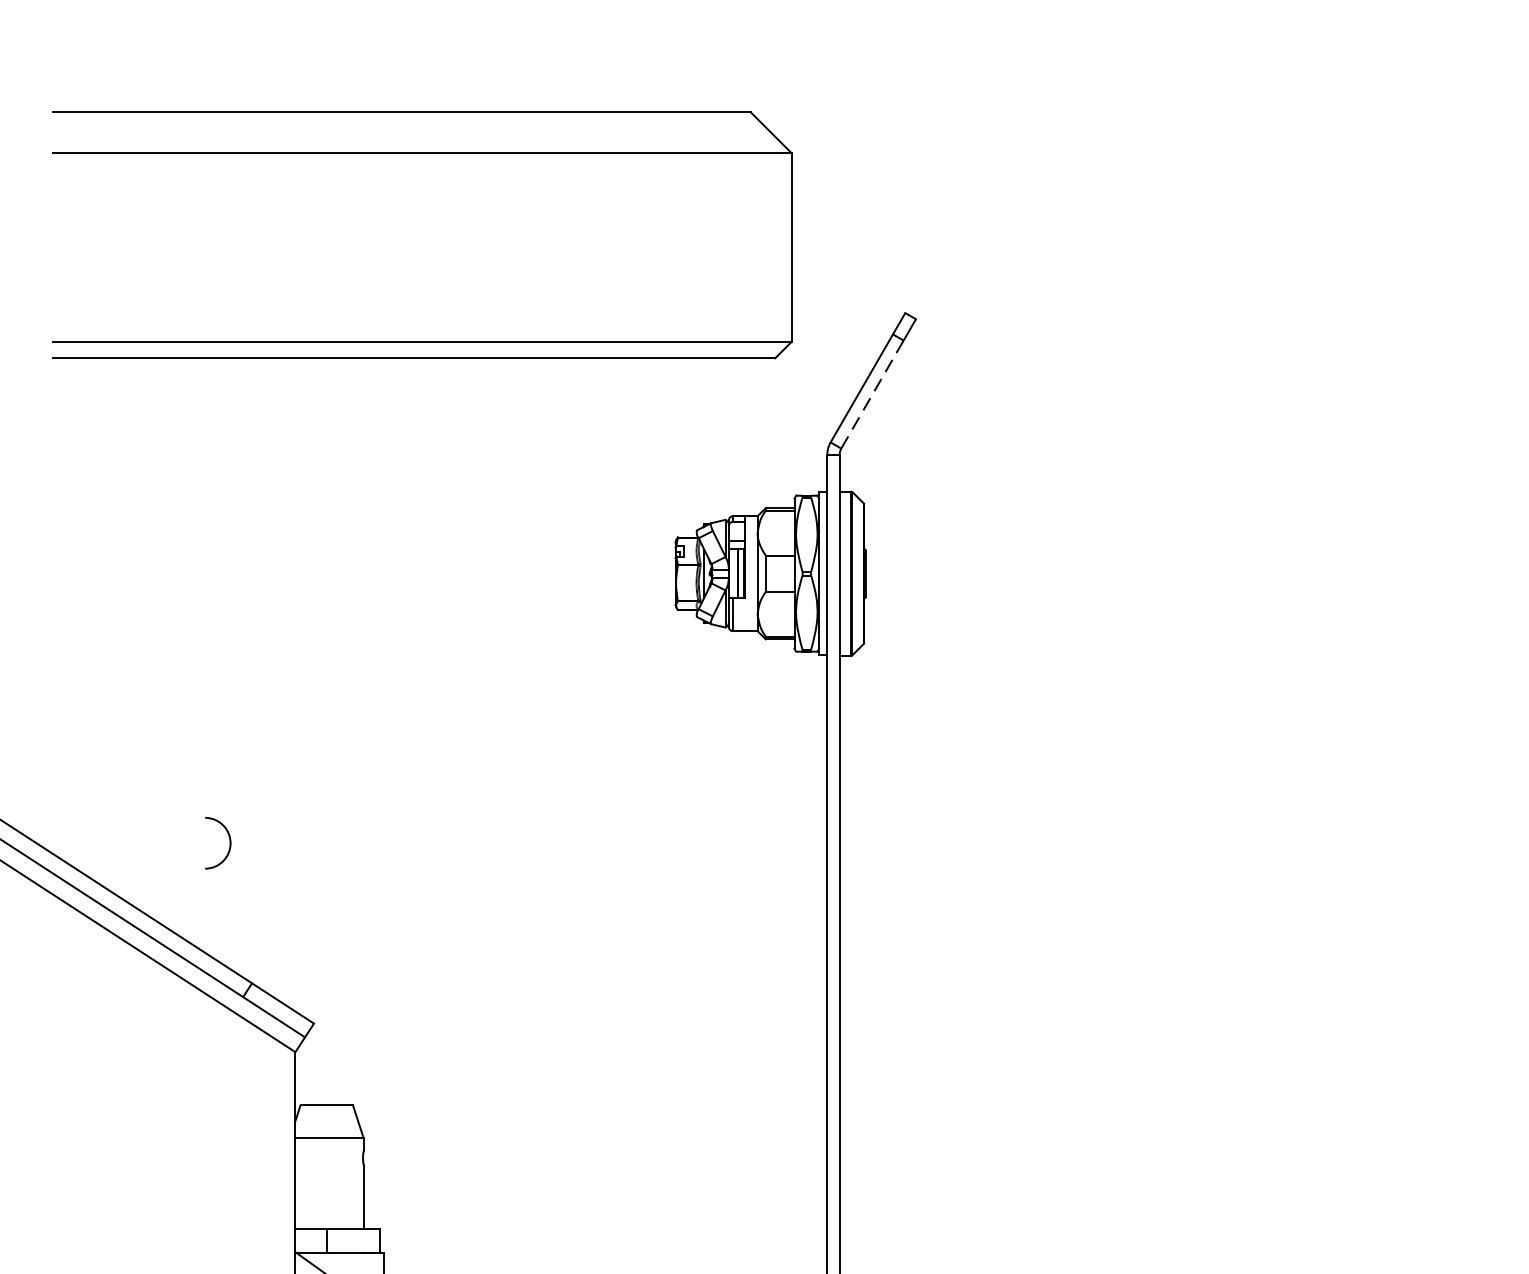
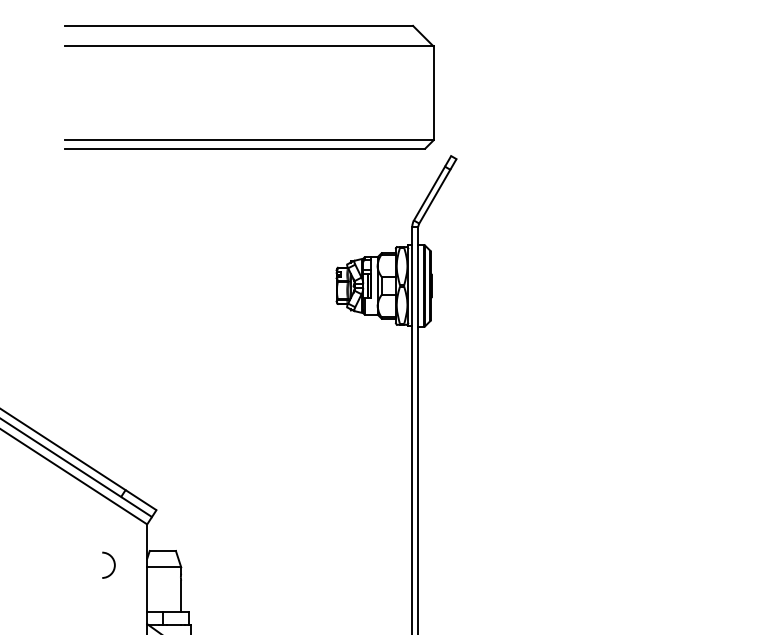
part: (422, 153) -> (249, 46), moved
line: (873, 394) -> (435, 196), dashed -> solid
arc: (227, 839) -> (113, 563), moved

